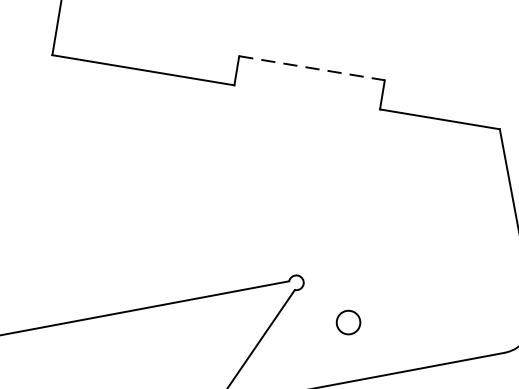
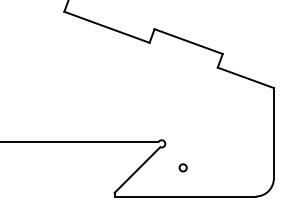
line: (313, 67) -> (189, 41), dashed -> solid
circle: (346, 322) -> (182, 167), size x0.62

